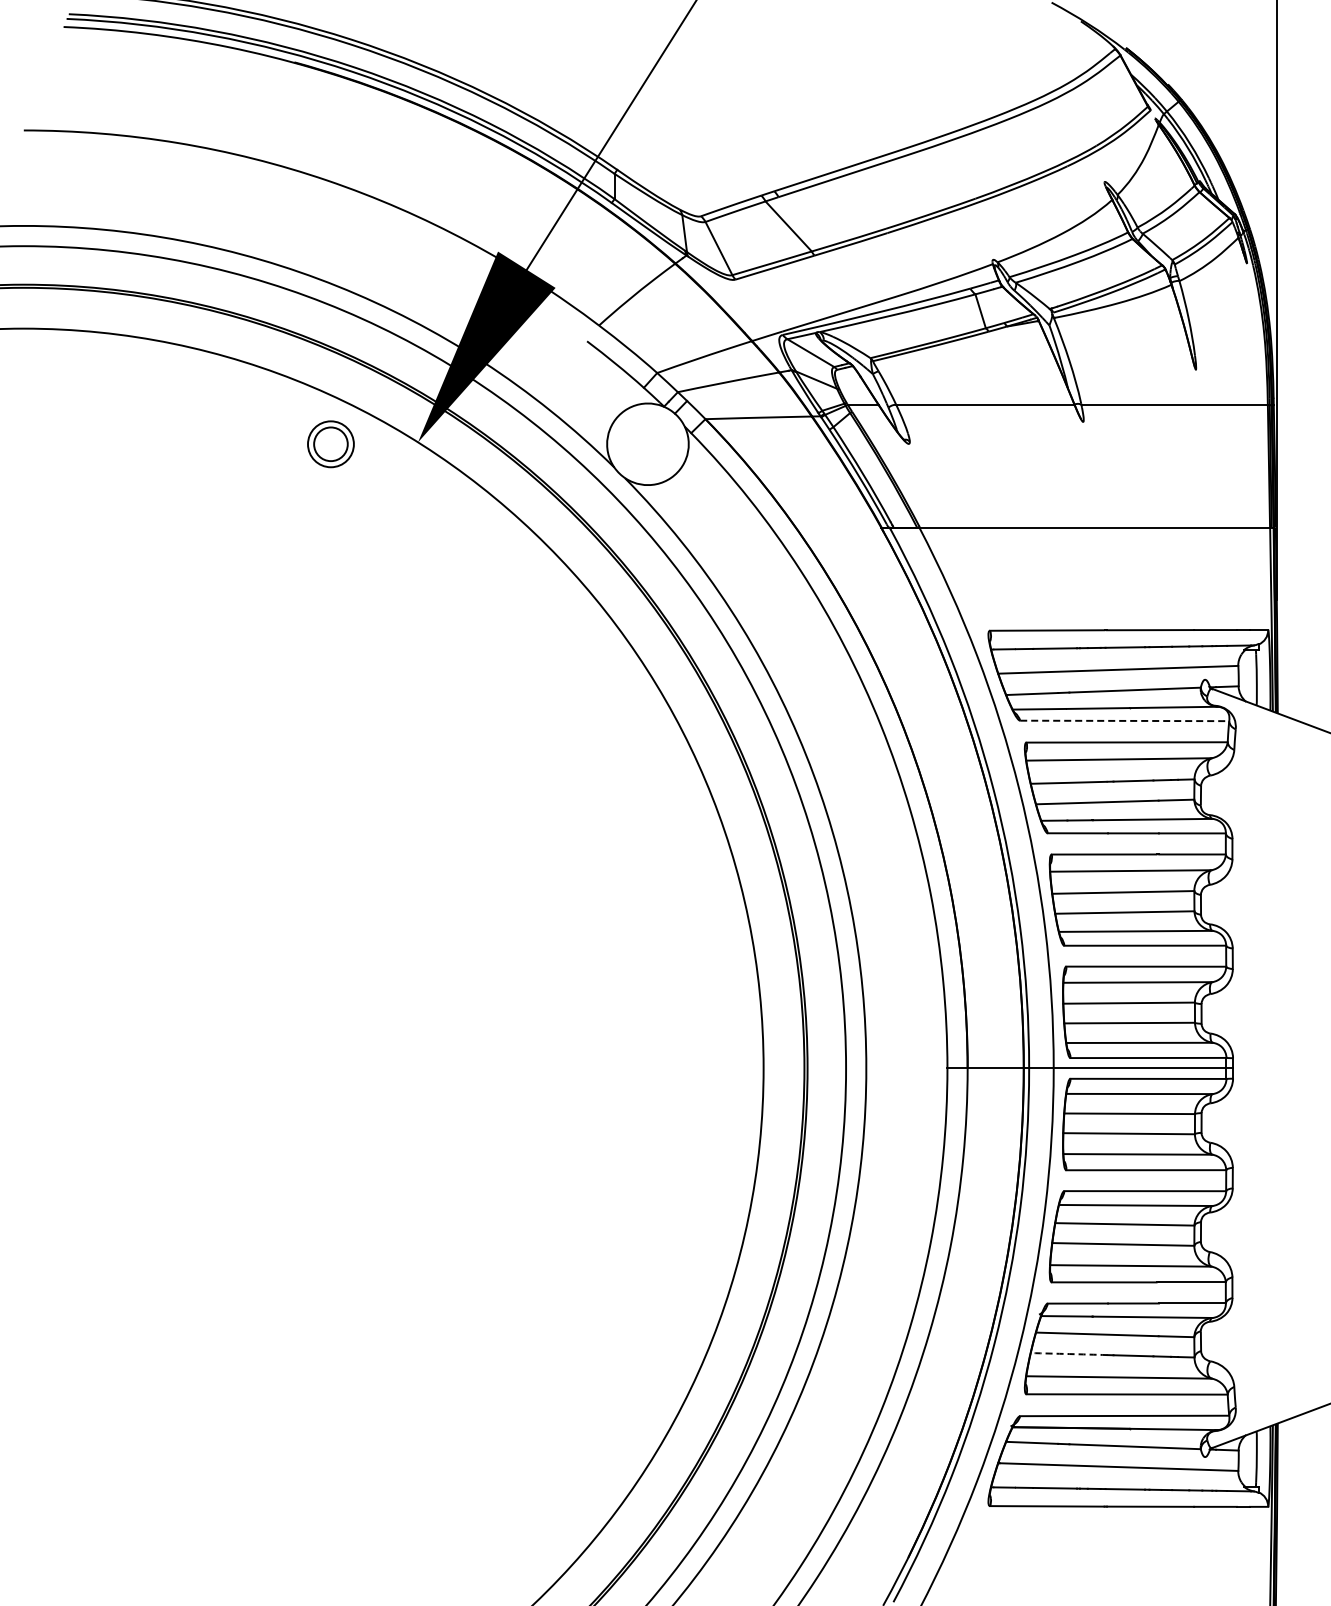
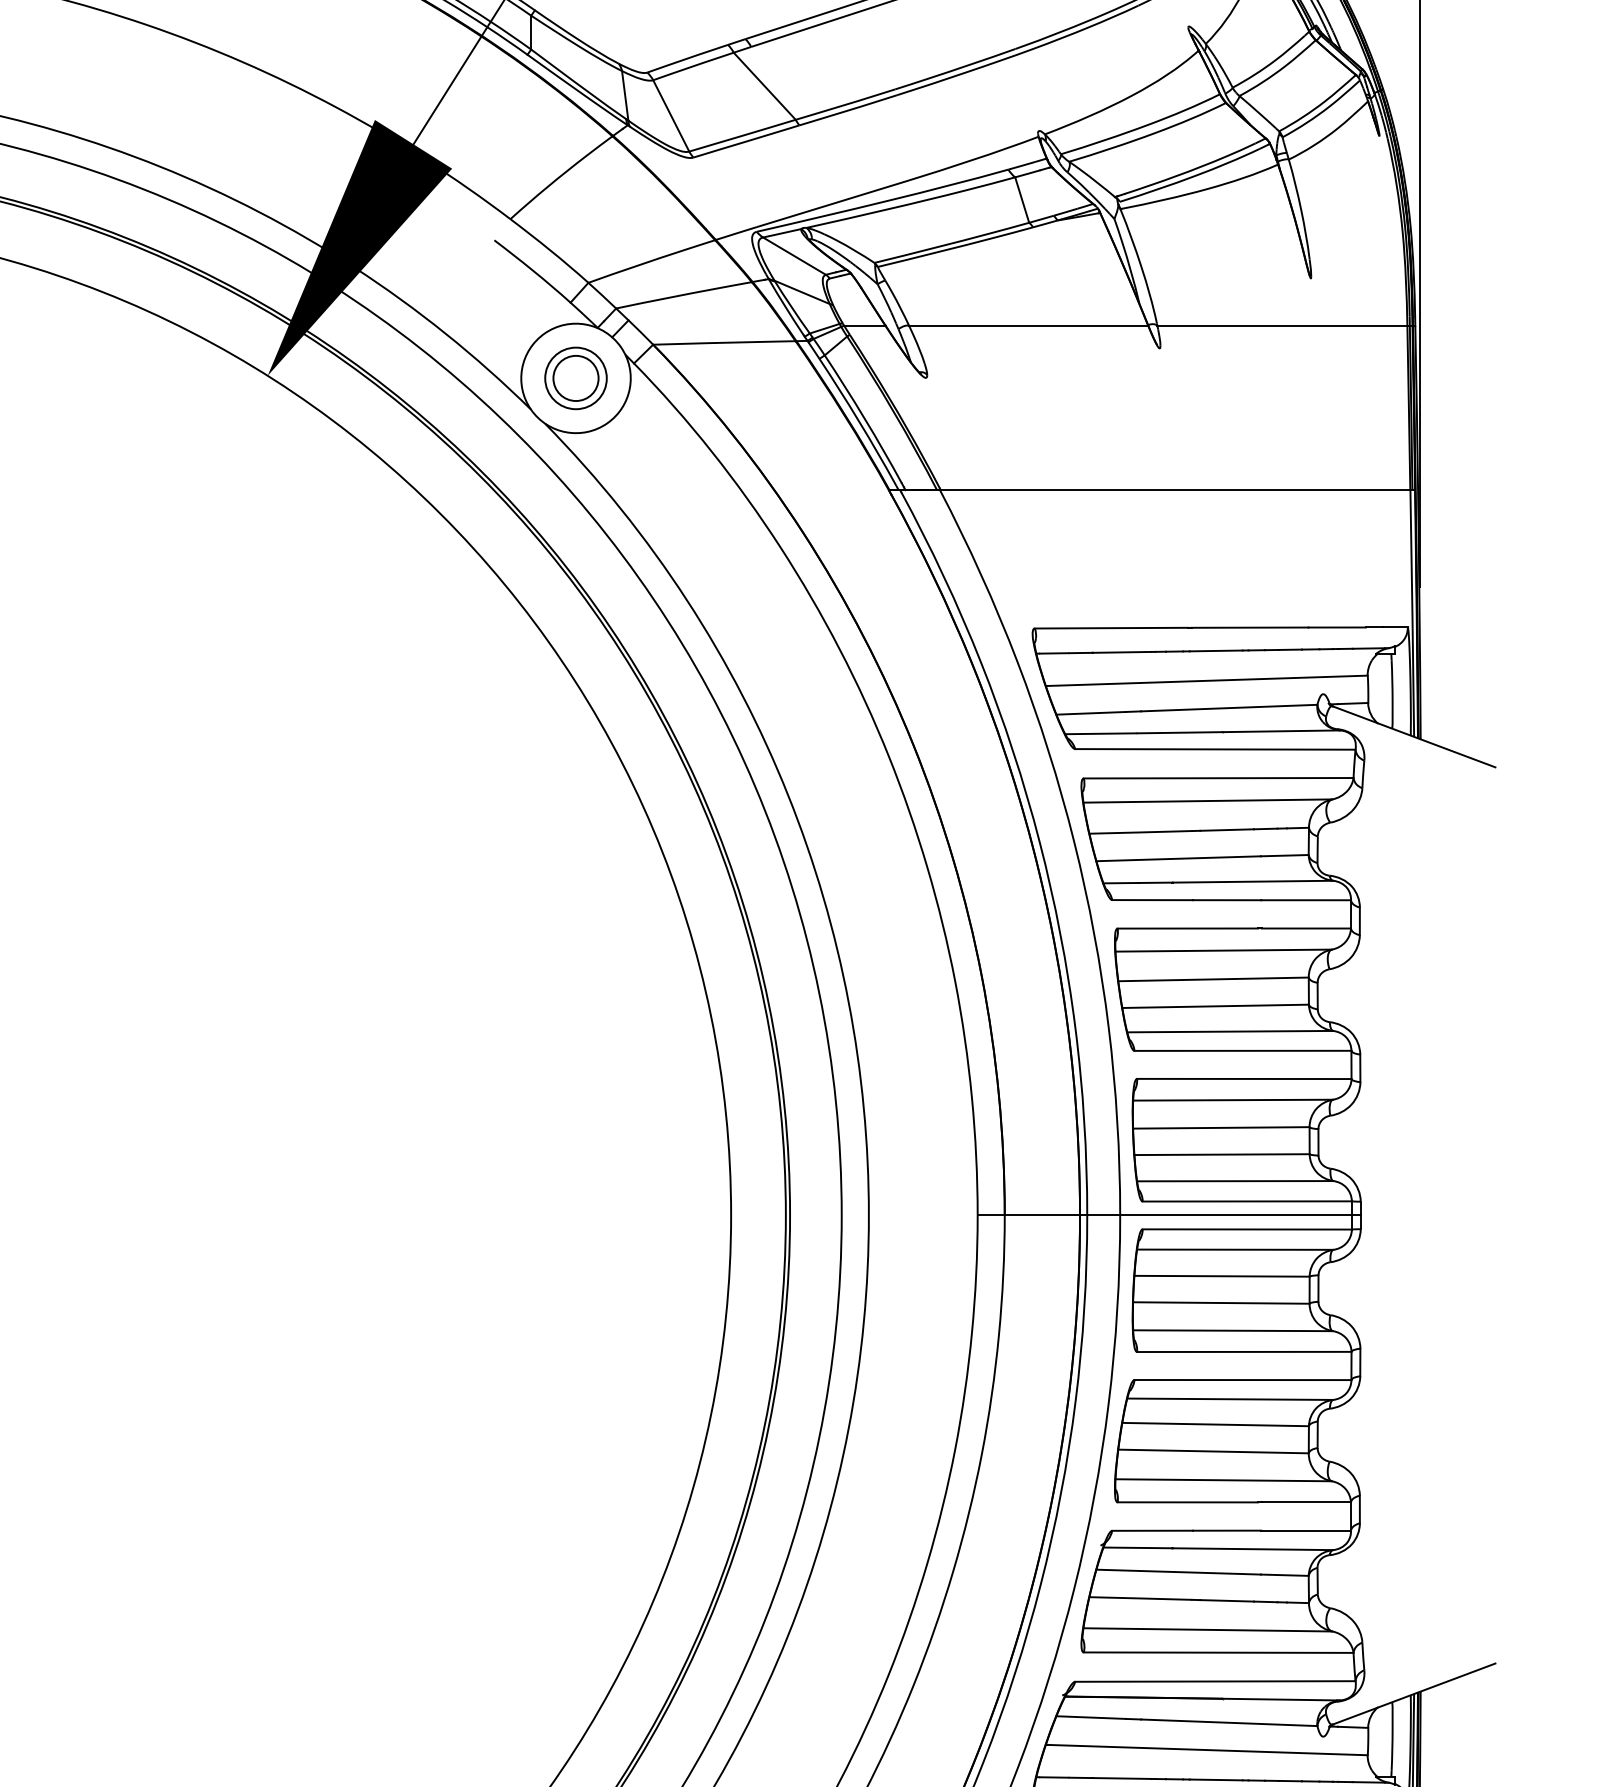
part: (330, 444) -> (575, 378), moved
line: (1124, 720) -> (1215, 748), dashed -> solid
arc: (1069, 1354) -> (1141, 1599), dashed -> solid

